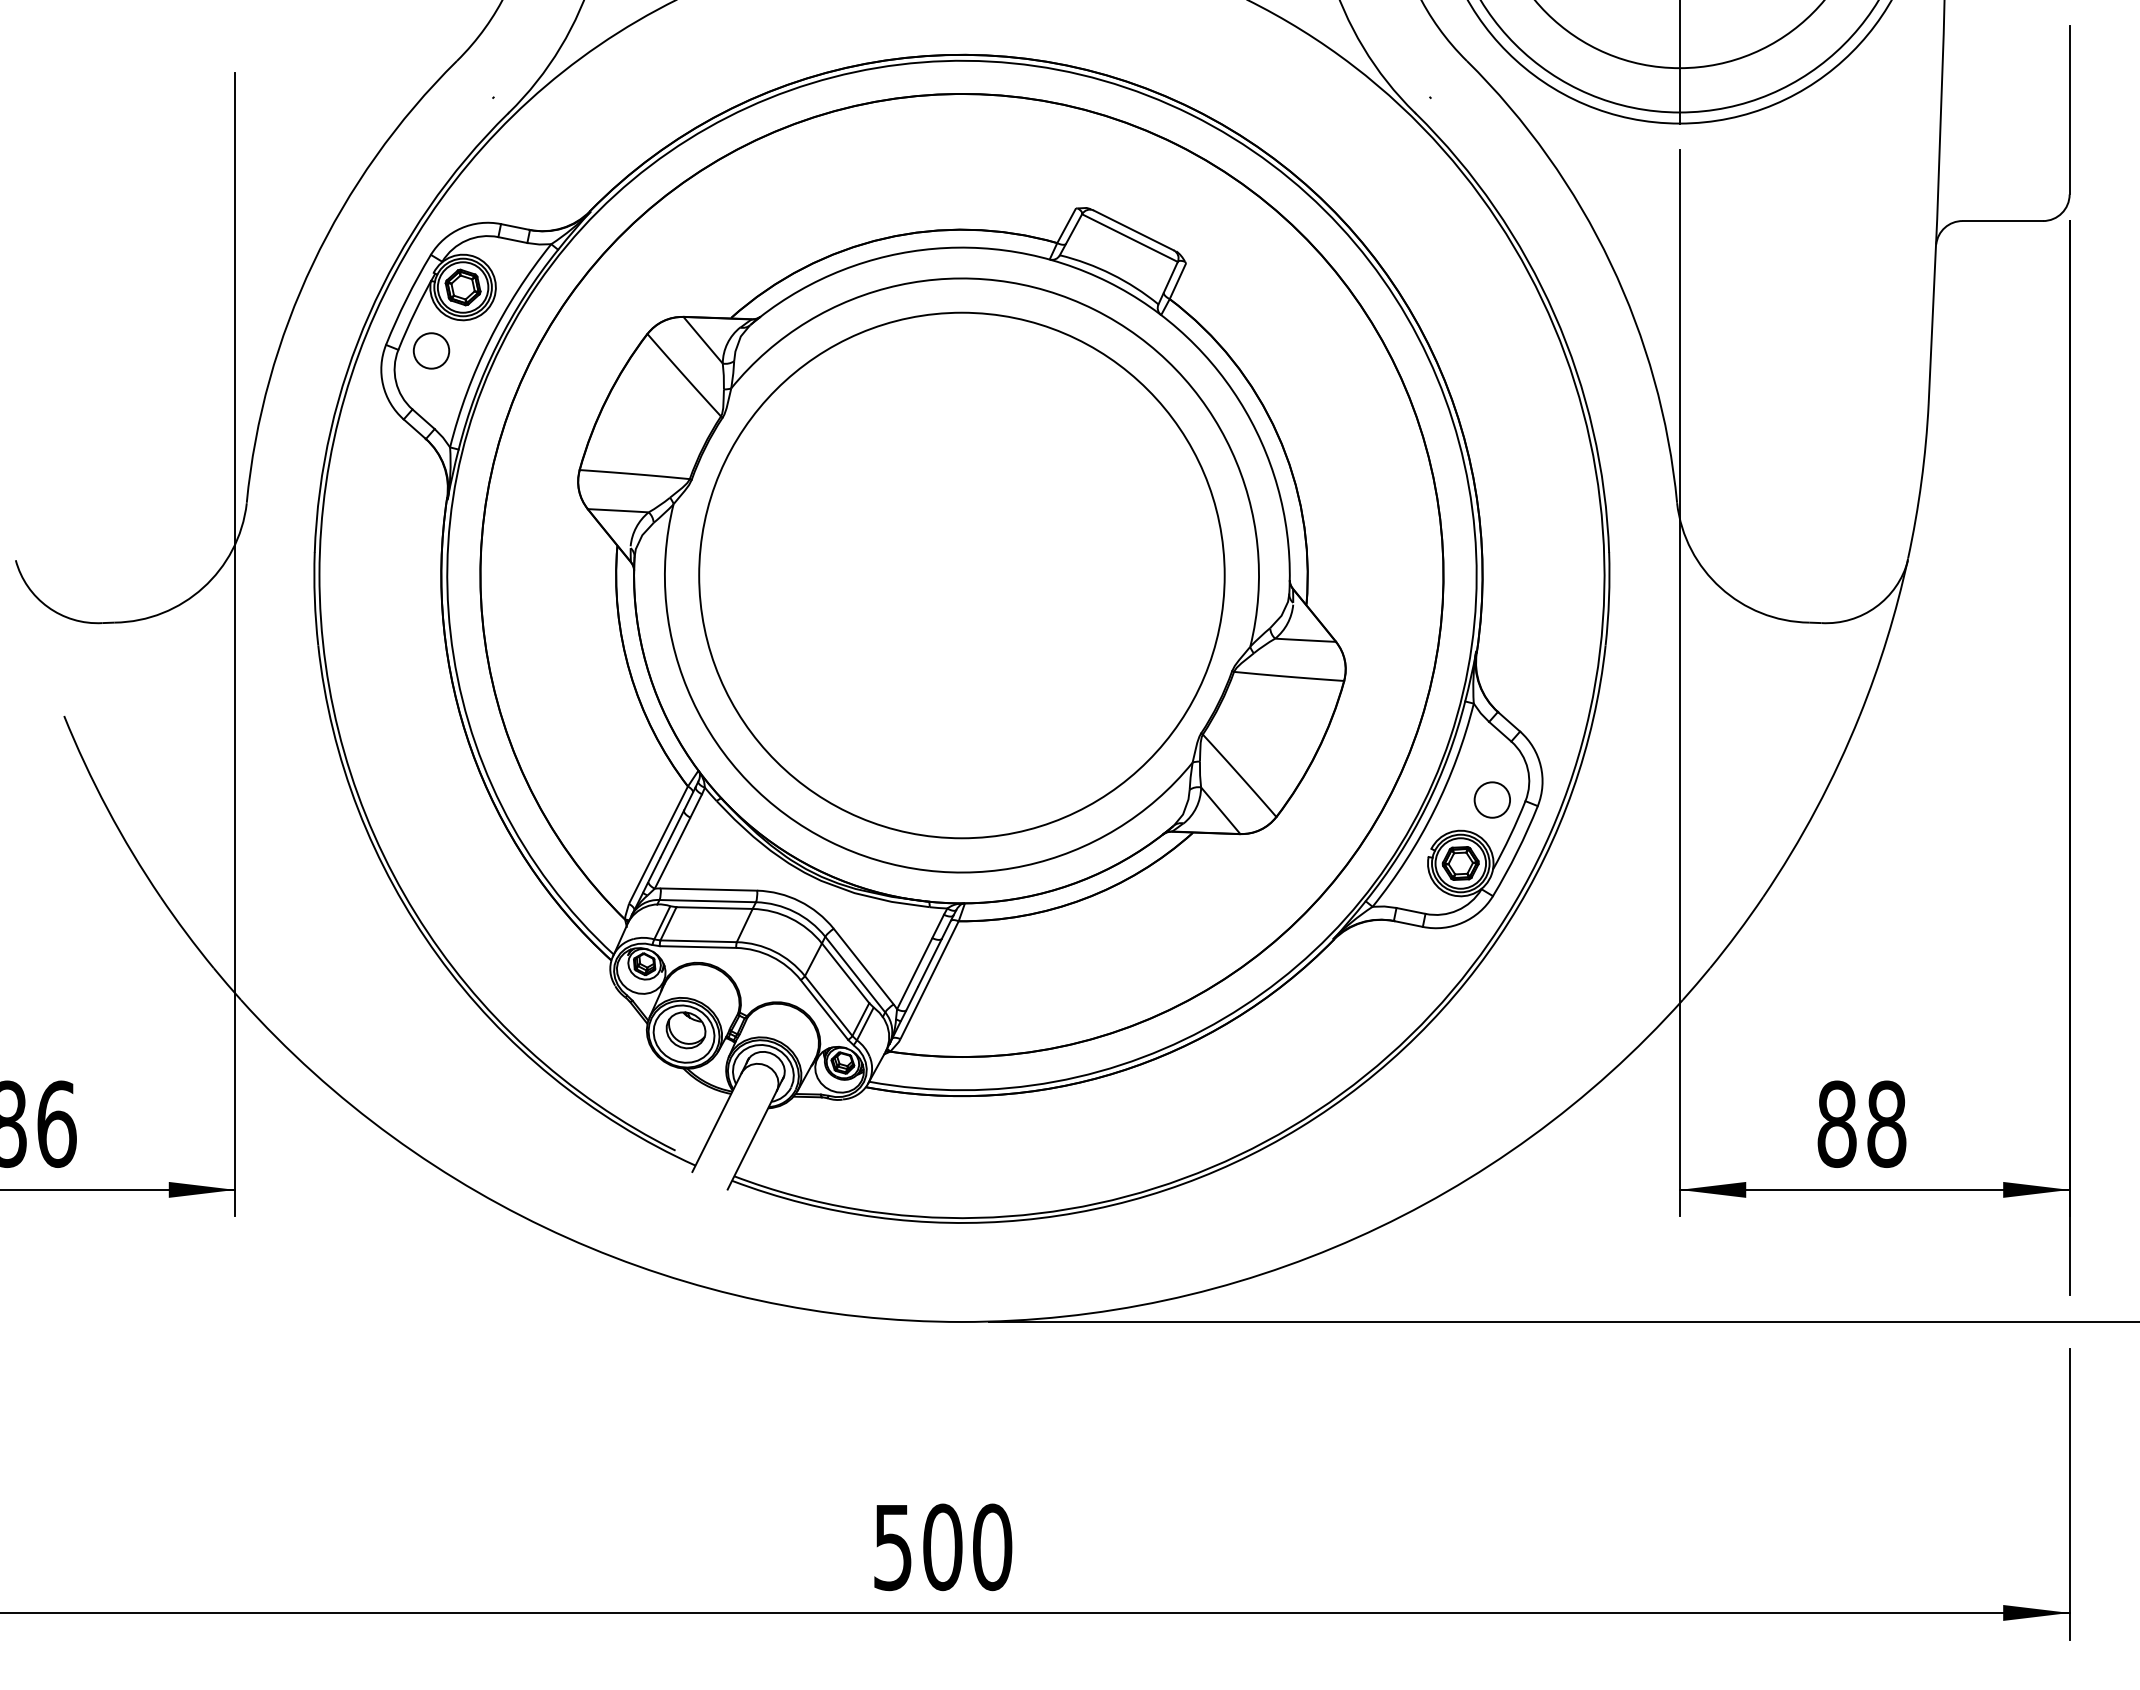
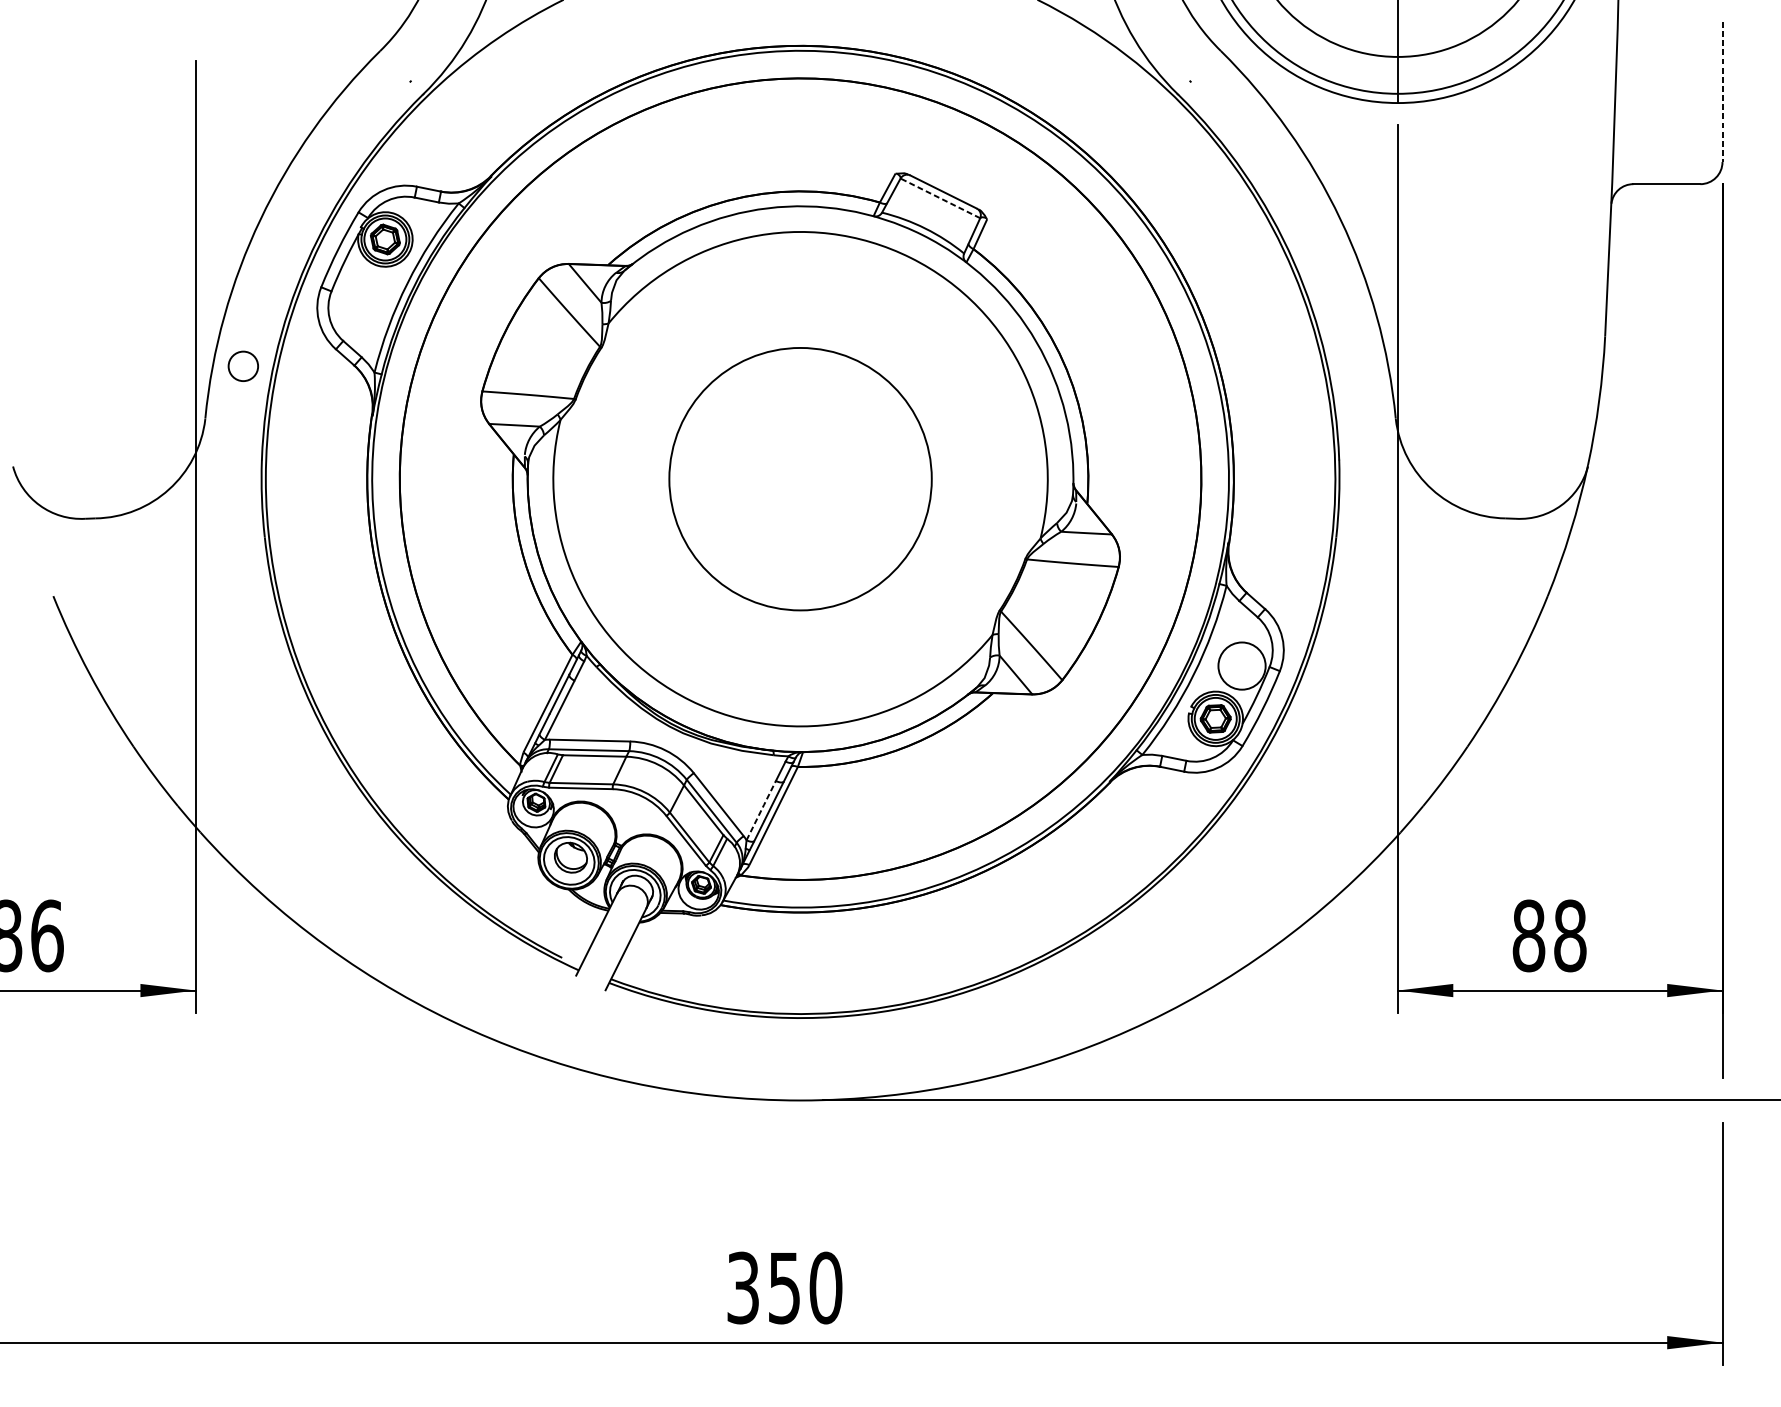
line: (2069, 110) -> (1722, 92), solid -> dashed
line: (1129, 237) -> (940, 197), solid -> dashed
circle: (431, 350) -> (243, 366), moved
circle: (961, 575) -> (800, 479), size x0.6
circle: (1492, 799) -> (1242, 665), size x1.6
line: (915, 973) -> (761, 810), solid -> dashed
text: (918, 1547) -> (764, 1288), 500 -> 350

